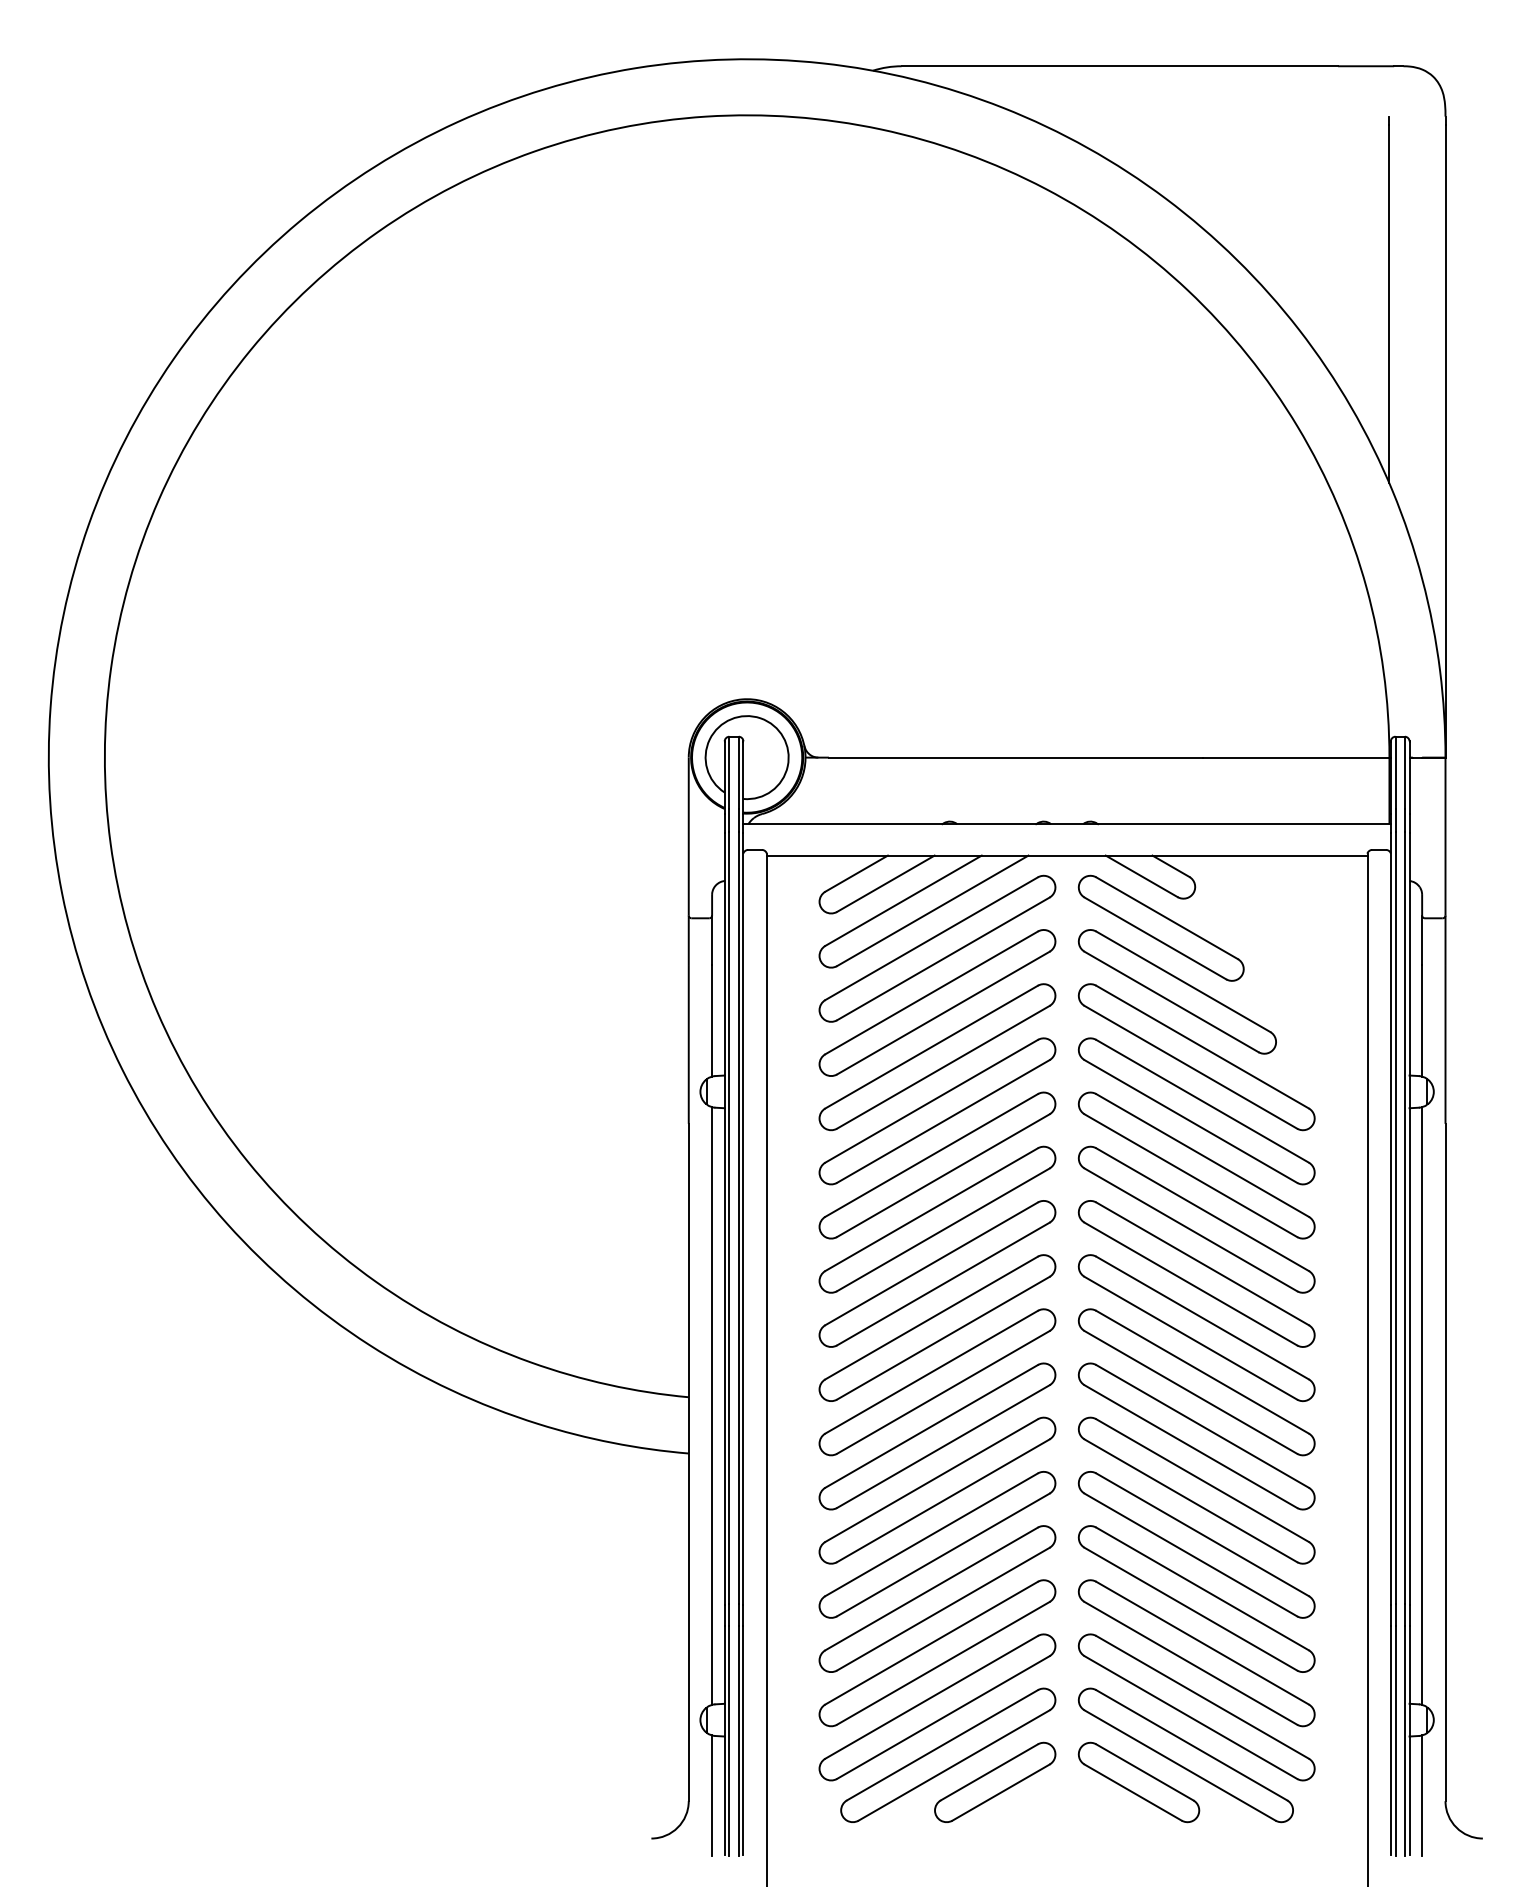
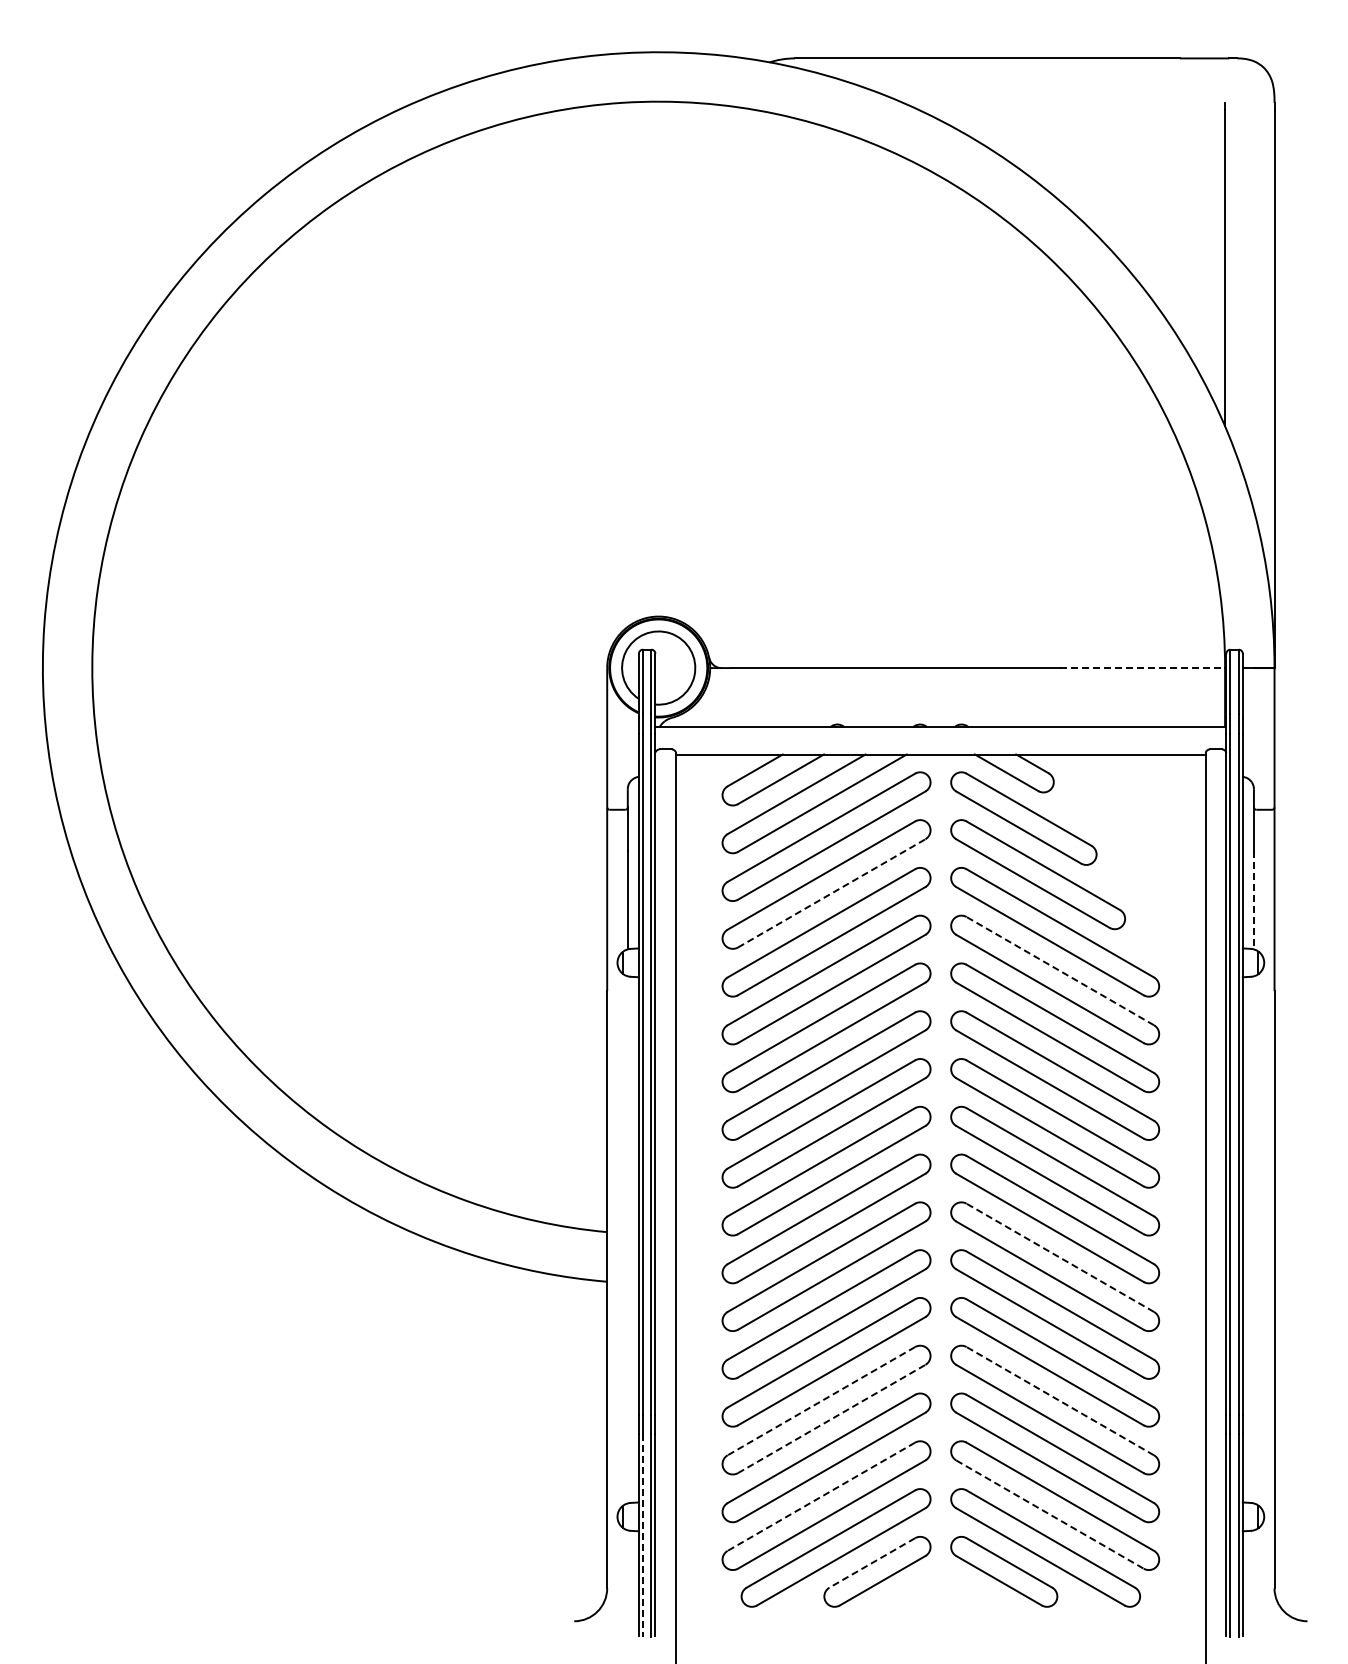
line: (1296, 758) -> (1143, 668), solid -> dashed
line: (944, 1013) -> (832, 893), solid -> dashed
line: (1421, 1021) -> (1253, 900), solid -> dashed
line: (1201, 1100) -> (1059, 970), solid -> dashed
line: (711, 1405) -> (627, 1239), removed
line: (1421, 1405) -> (1253, 1239), removed
line: (1201, 1426) -> (1059, 1257), solid -> dashed
line: (1201, 1588) -> (1059, 1400), solid -> dashed
line: (930, 1589) -> (820, 1401), solid -> dashed
line: (944, 1608) -> (832, 1418), solid -> dashed
line: (930, 1698) -> (820, 1497), solid -> dashed
line: (1191, 1717) -> (1050, 1514), solid -> dashed
line: (729, 1741) -> (643, 1535), solid -> dashed
line: (988, 1773) -> (871, 1563), solid -> dashed
line: (711, 1795) -> (627, 1583), removed
line: (1421, 1795) -> (1253, 1583), removed

